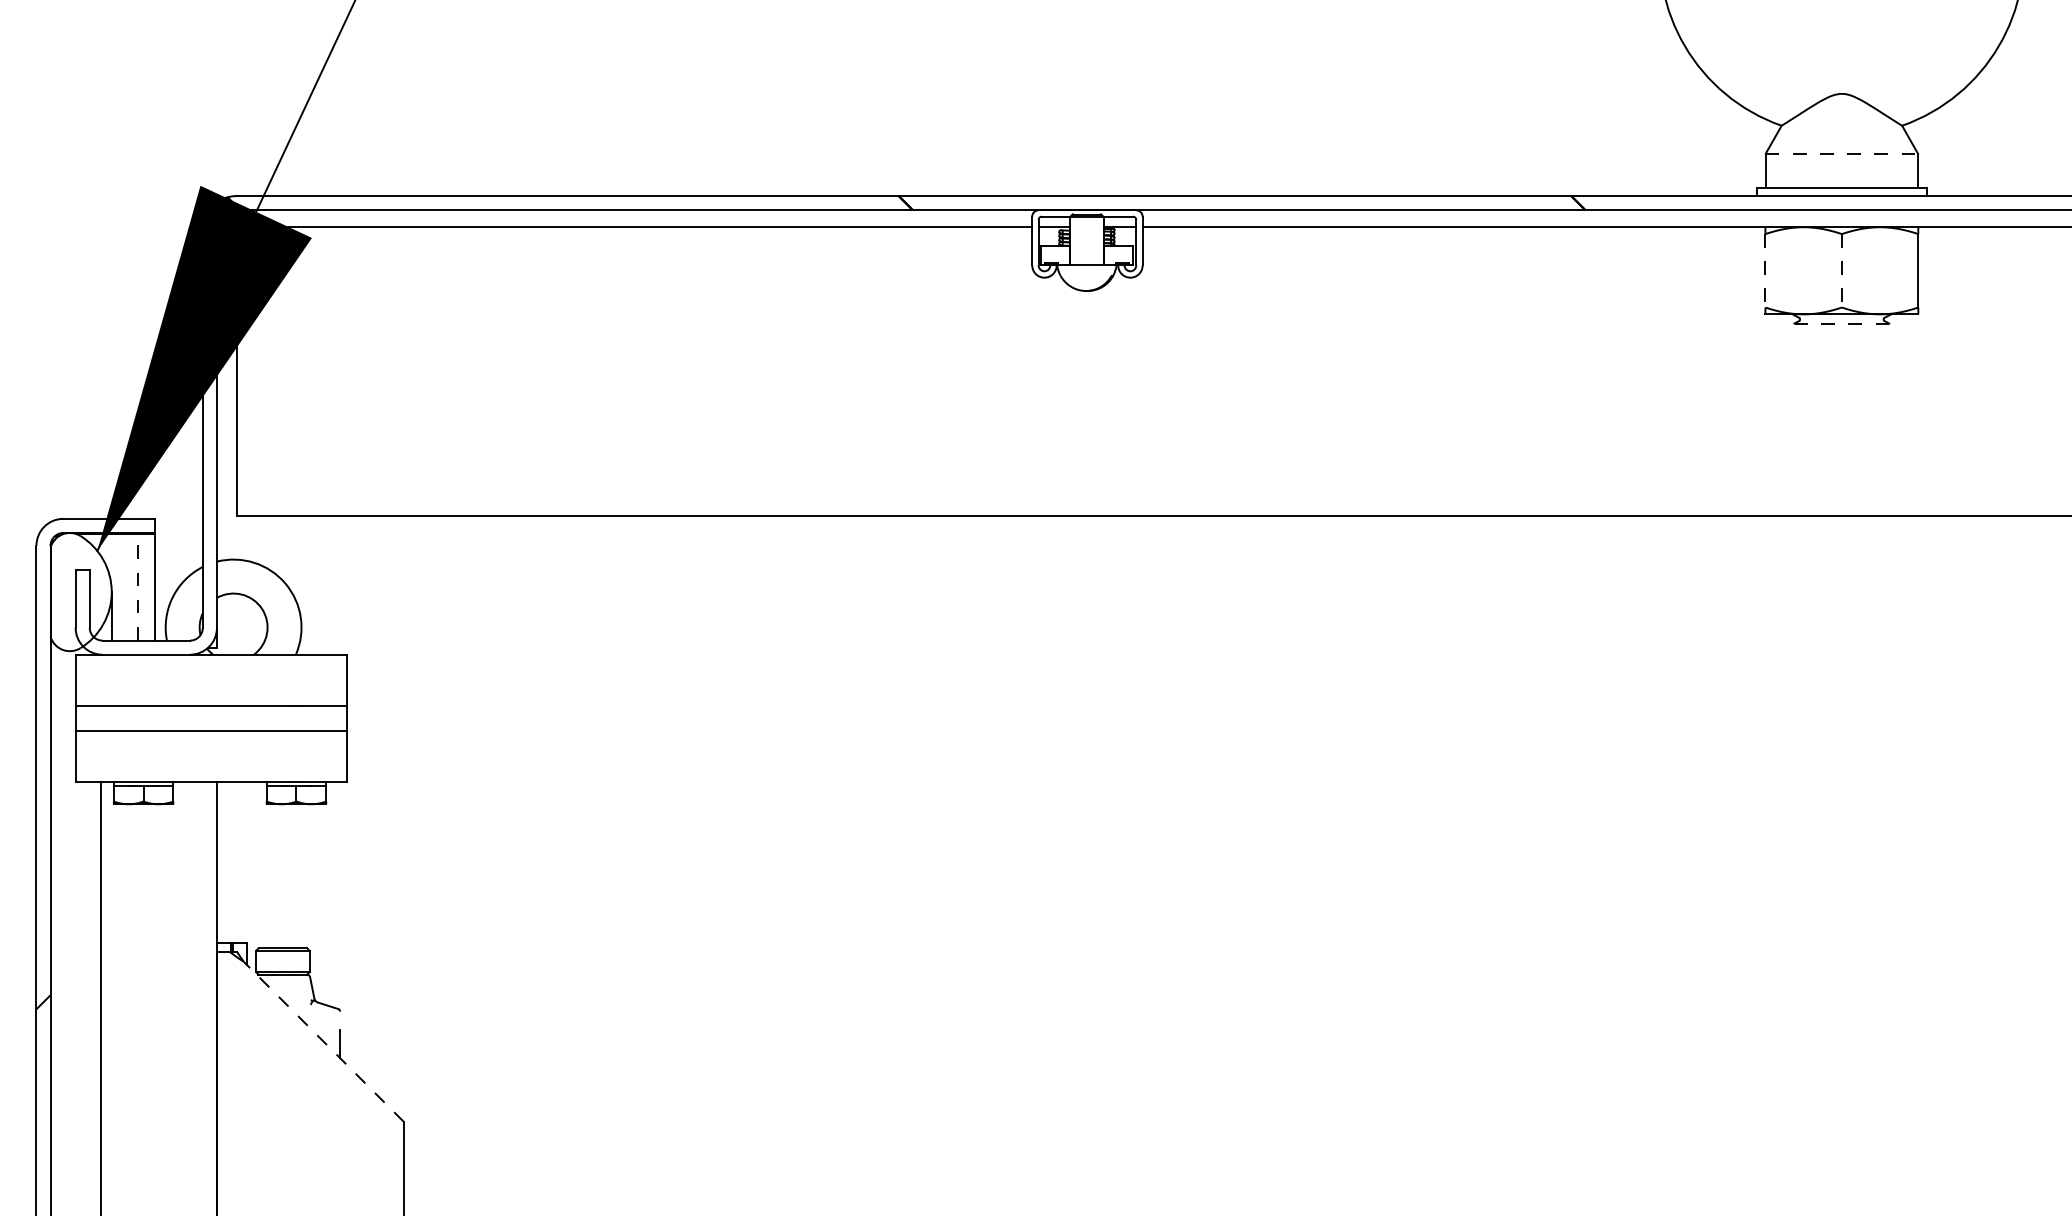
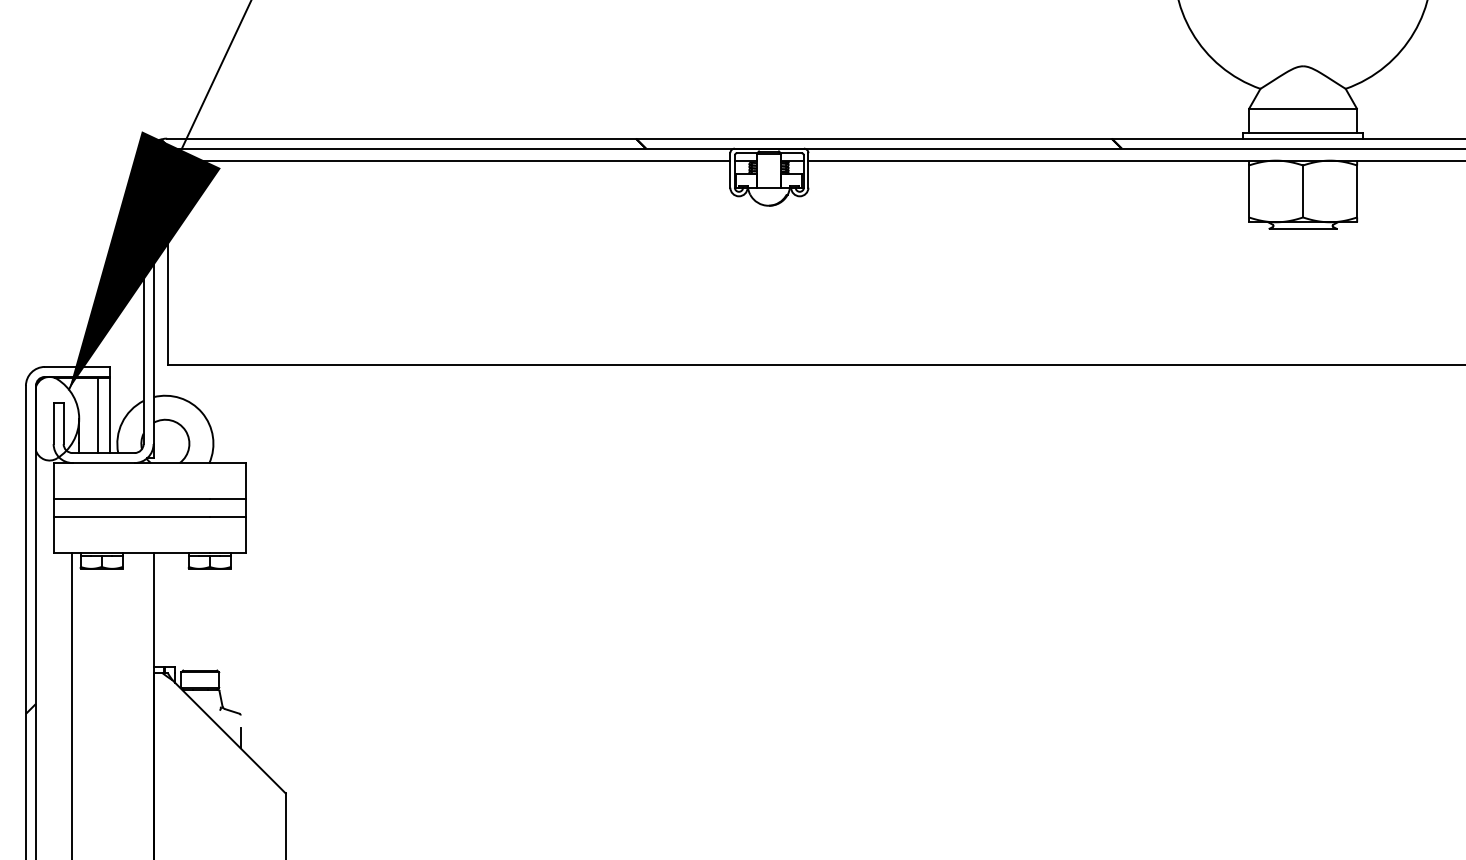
line: (1842, 153) -> (1303, 108), dashed -> solid
line: (1765, 270) -> (1249, 191), dashed -> solid
line: (1841, 270) -> (1302, 191), dashed -> solid
line: (1841, 323) -> (1302, 228), dashed -> solid
line: (138, 587) -> (98, 415), dashed -> solid
line: (323, 1041) -> (228, 736), dashed -> solid

